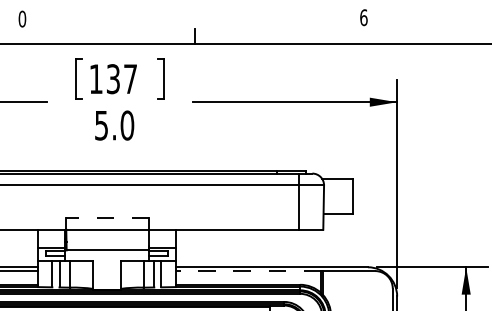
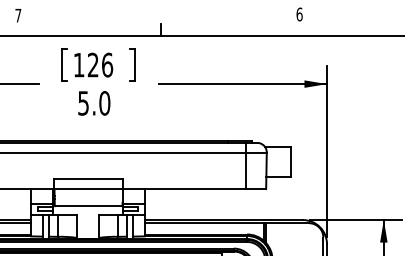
text: (22, 18) -> (18, 15), 0 -> 7
text: (121, 79) -> (99, 65), 137 -> 126
line: (107, 217) -> (88, 179), dashed -> solid
line: (248, 271) -> (204, 223), dashed -> solid

